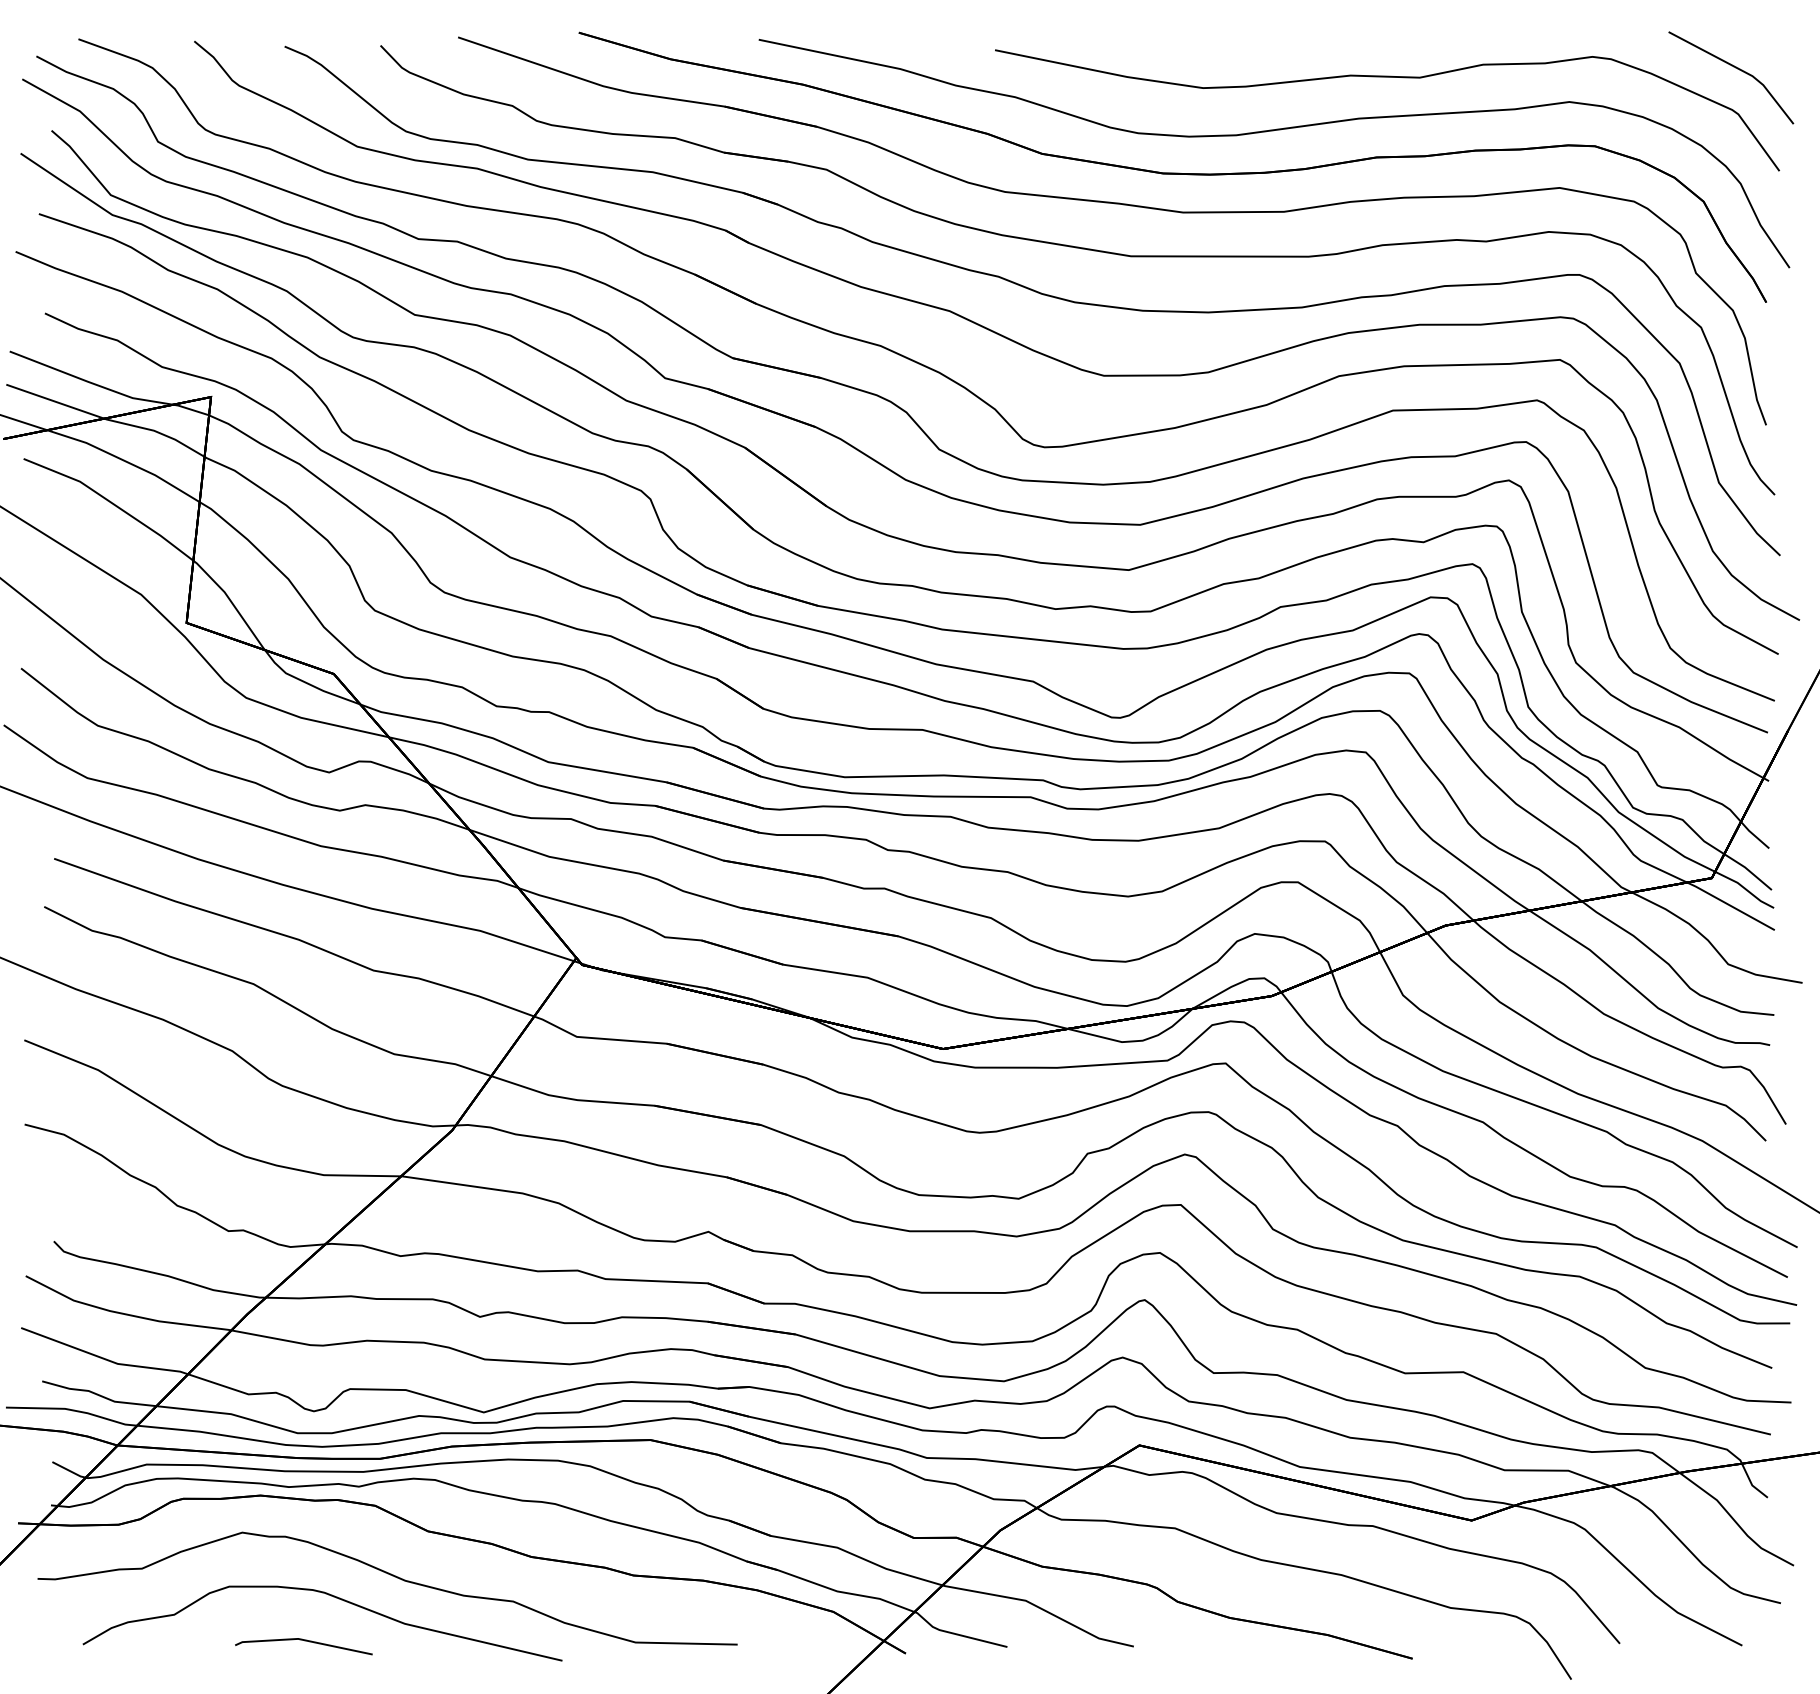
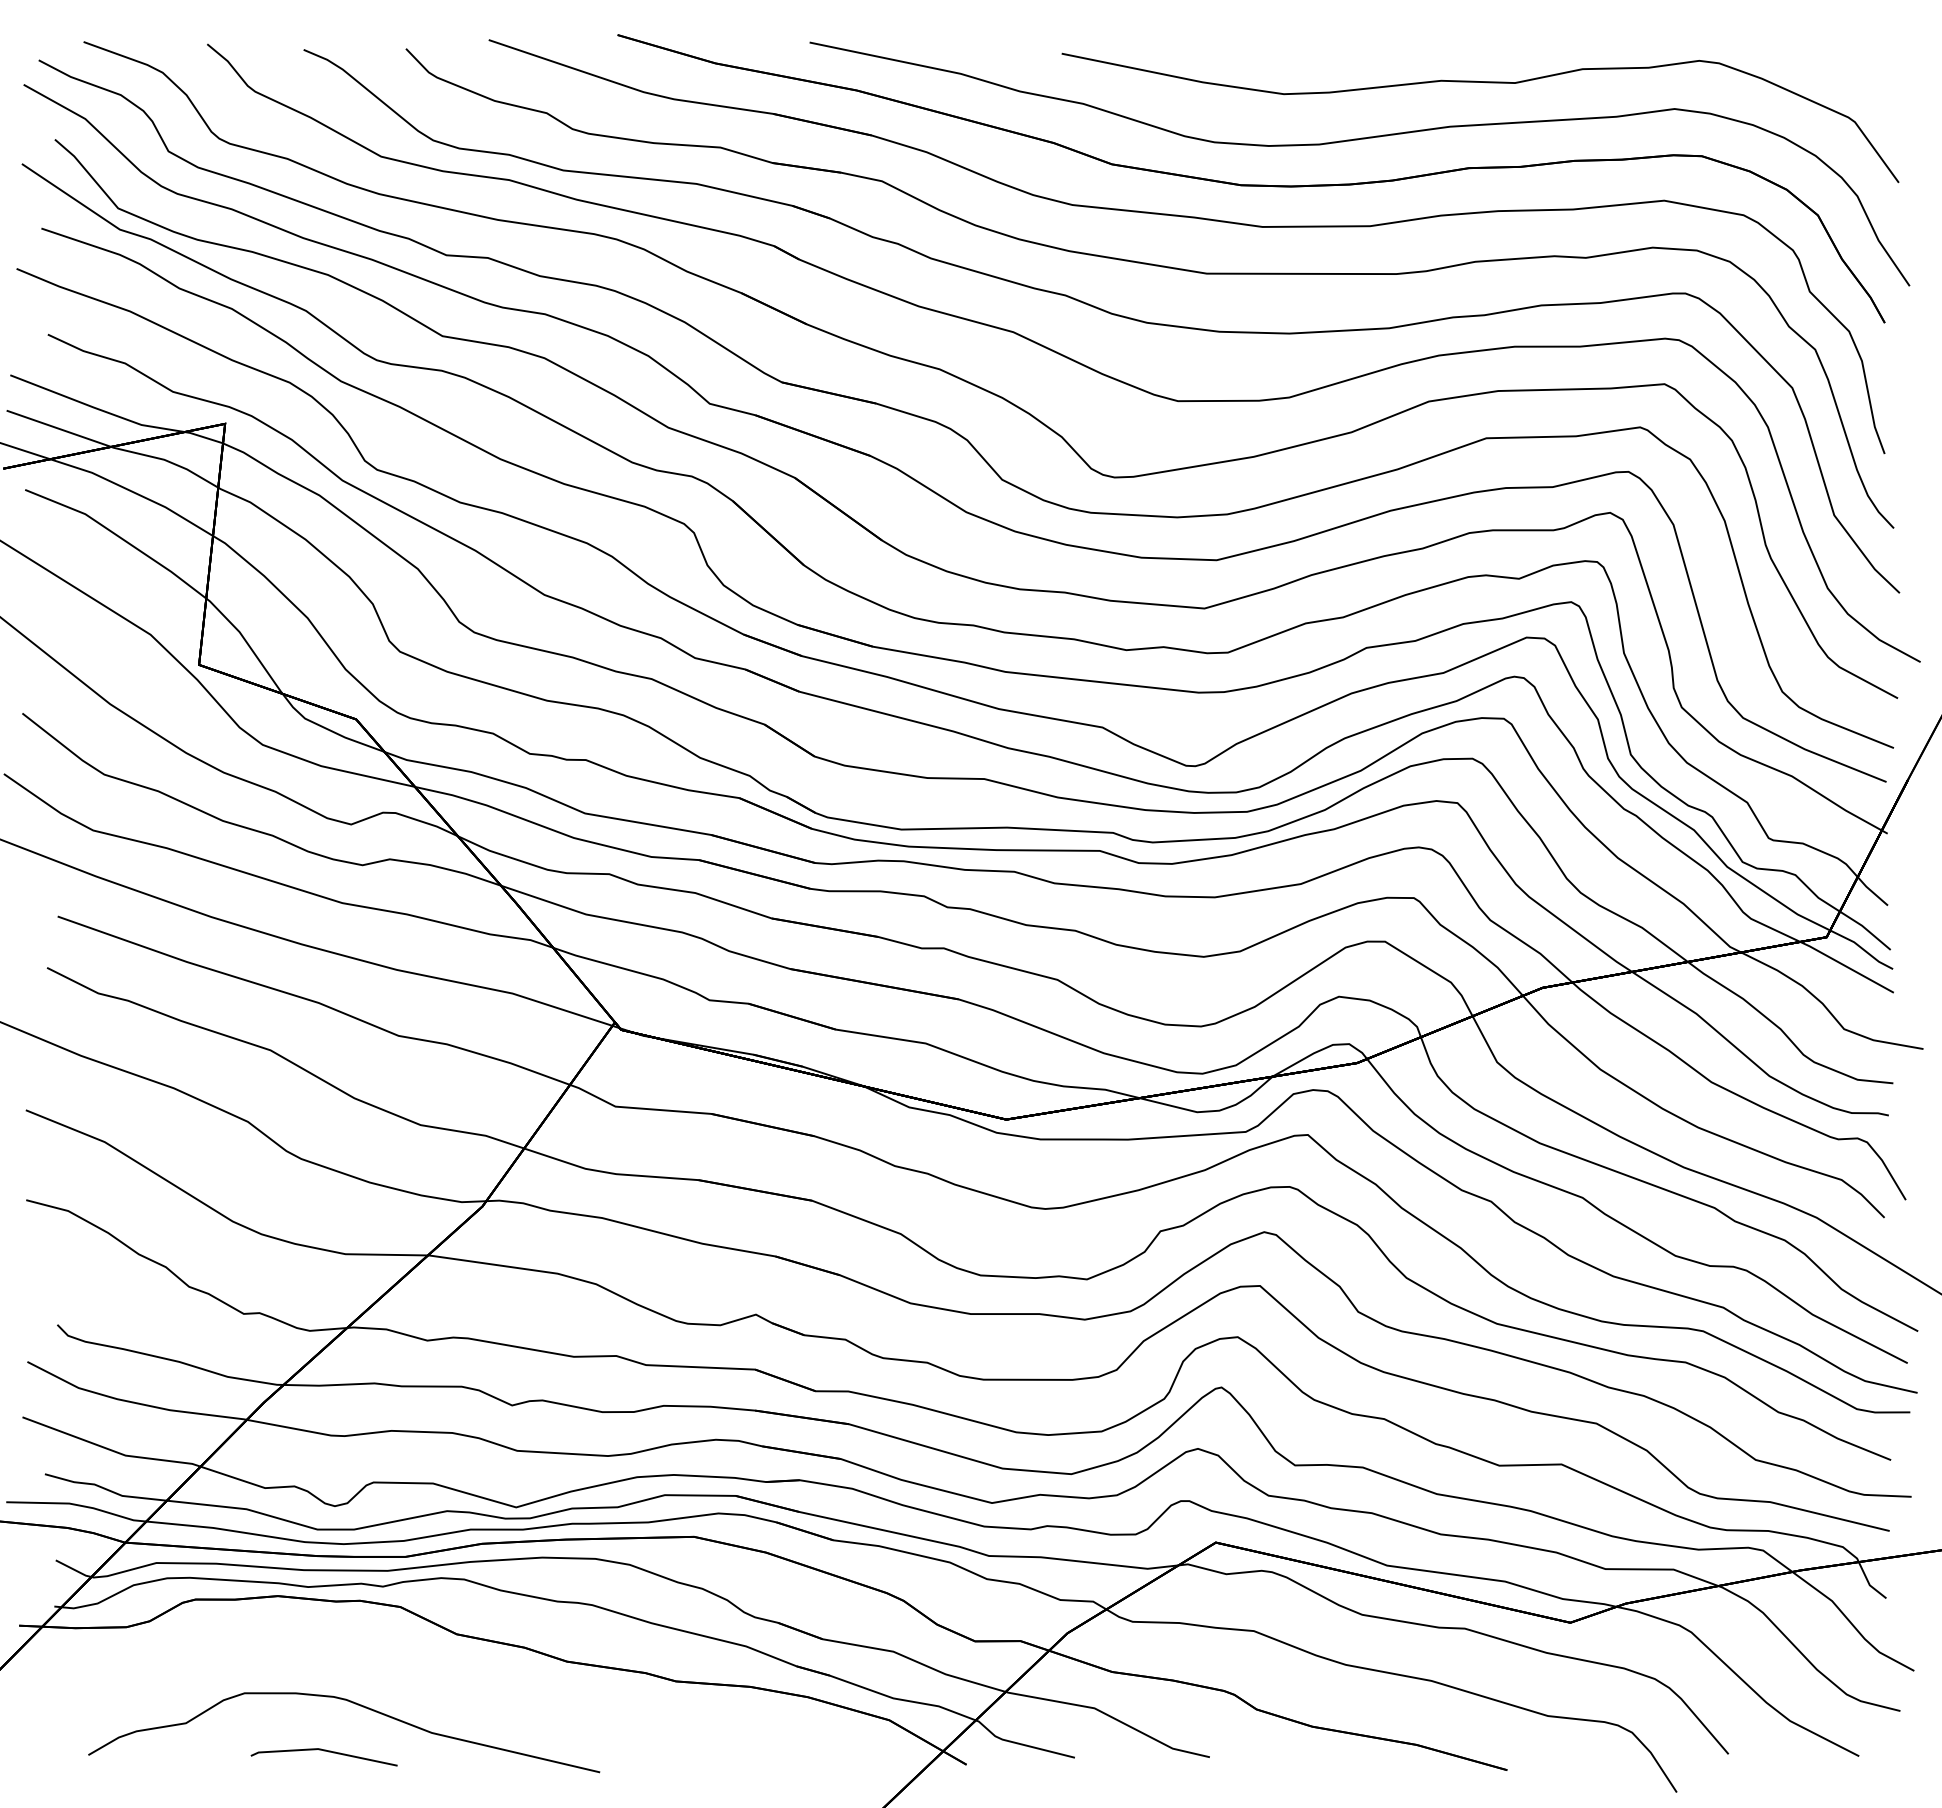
part: (1736, 68) -> (1852, 73), removed
curve: (390, 1575) -> (416, 1681), removed

